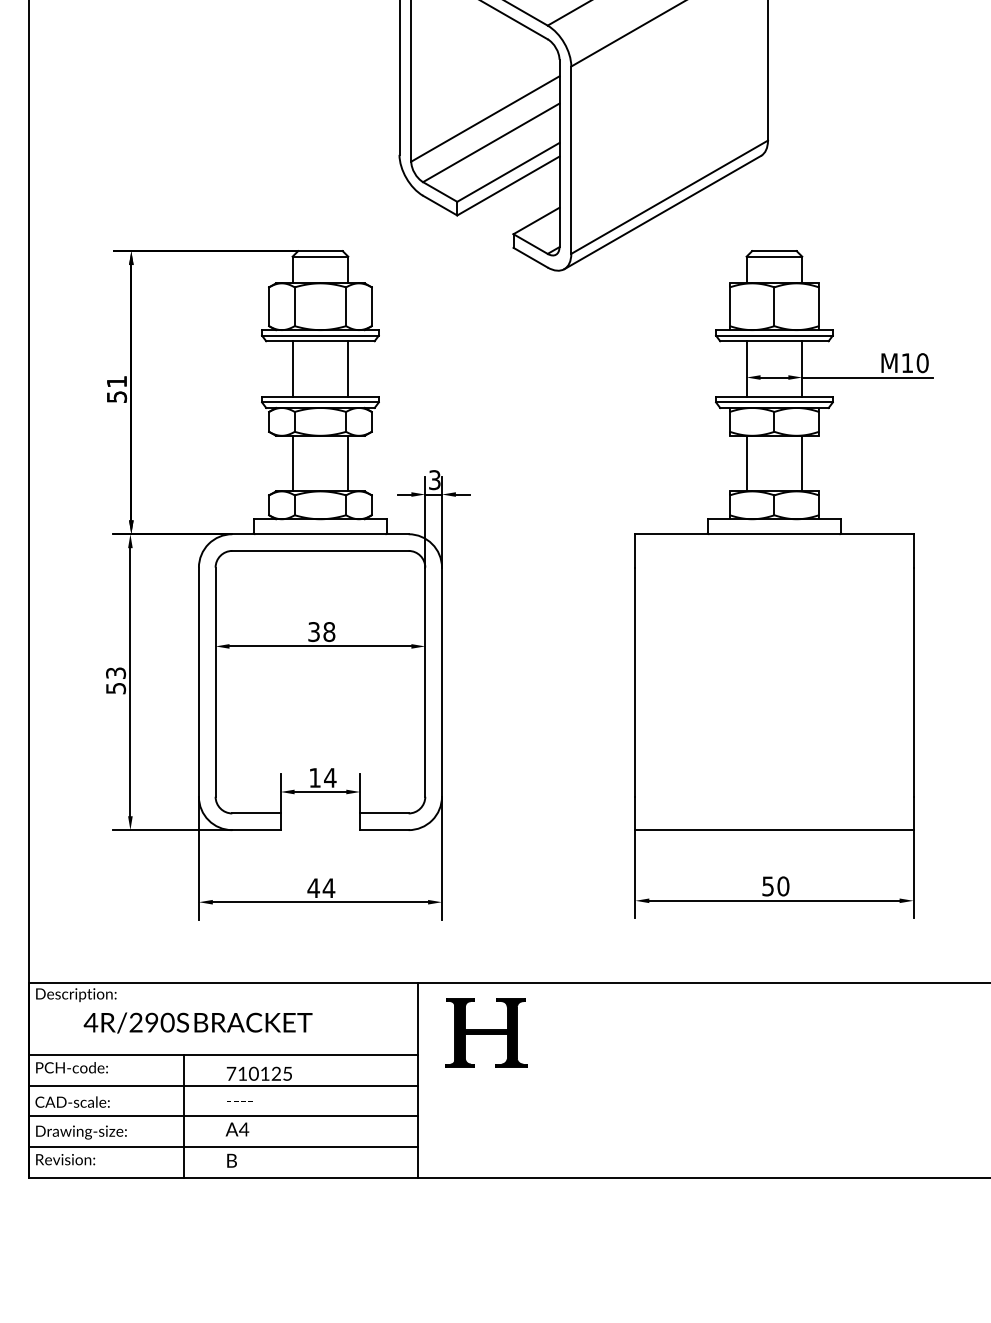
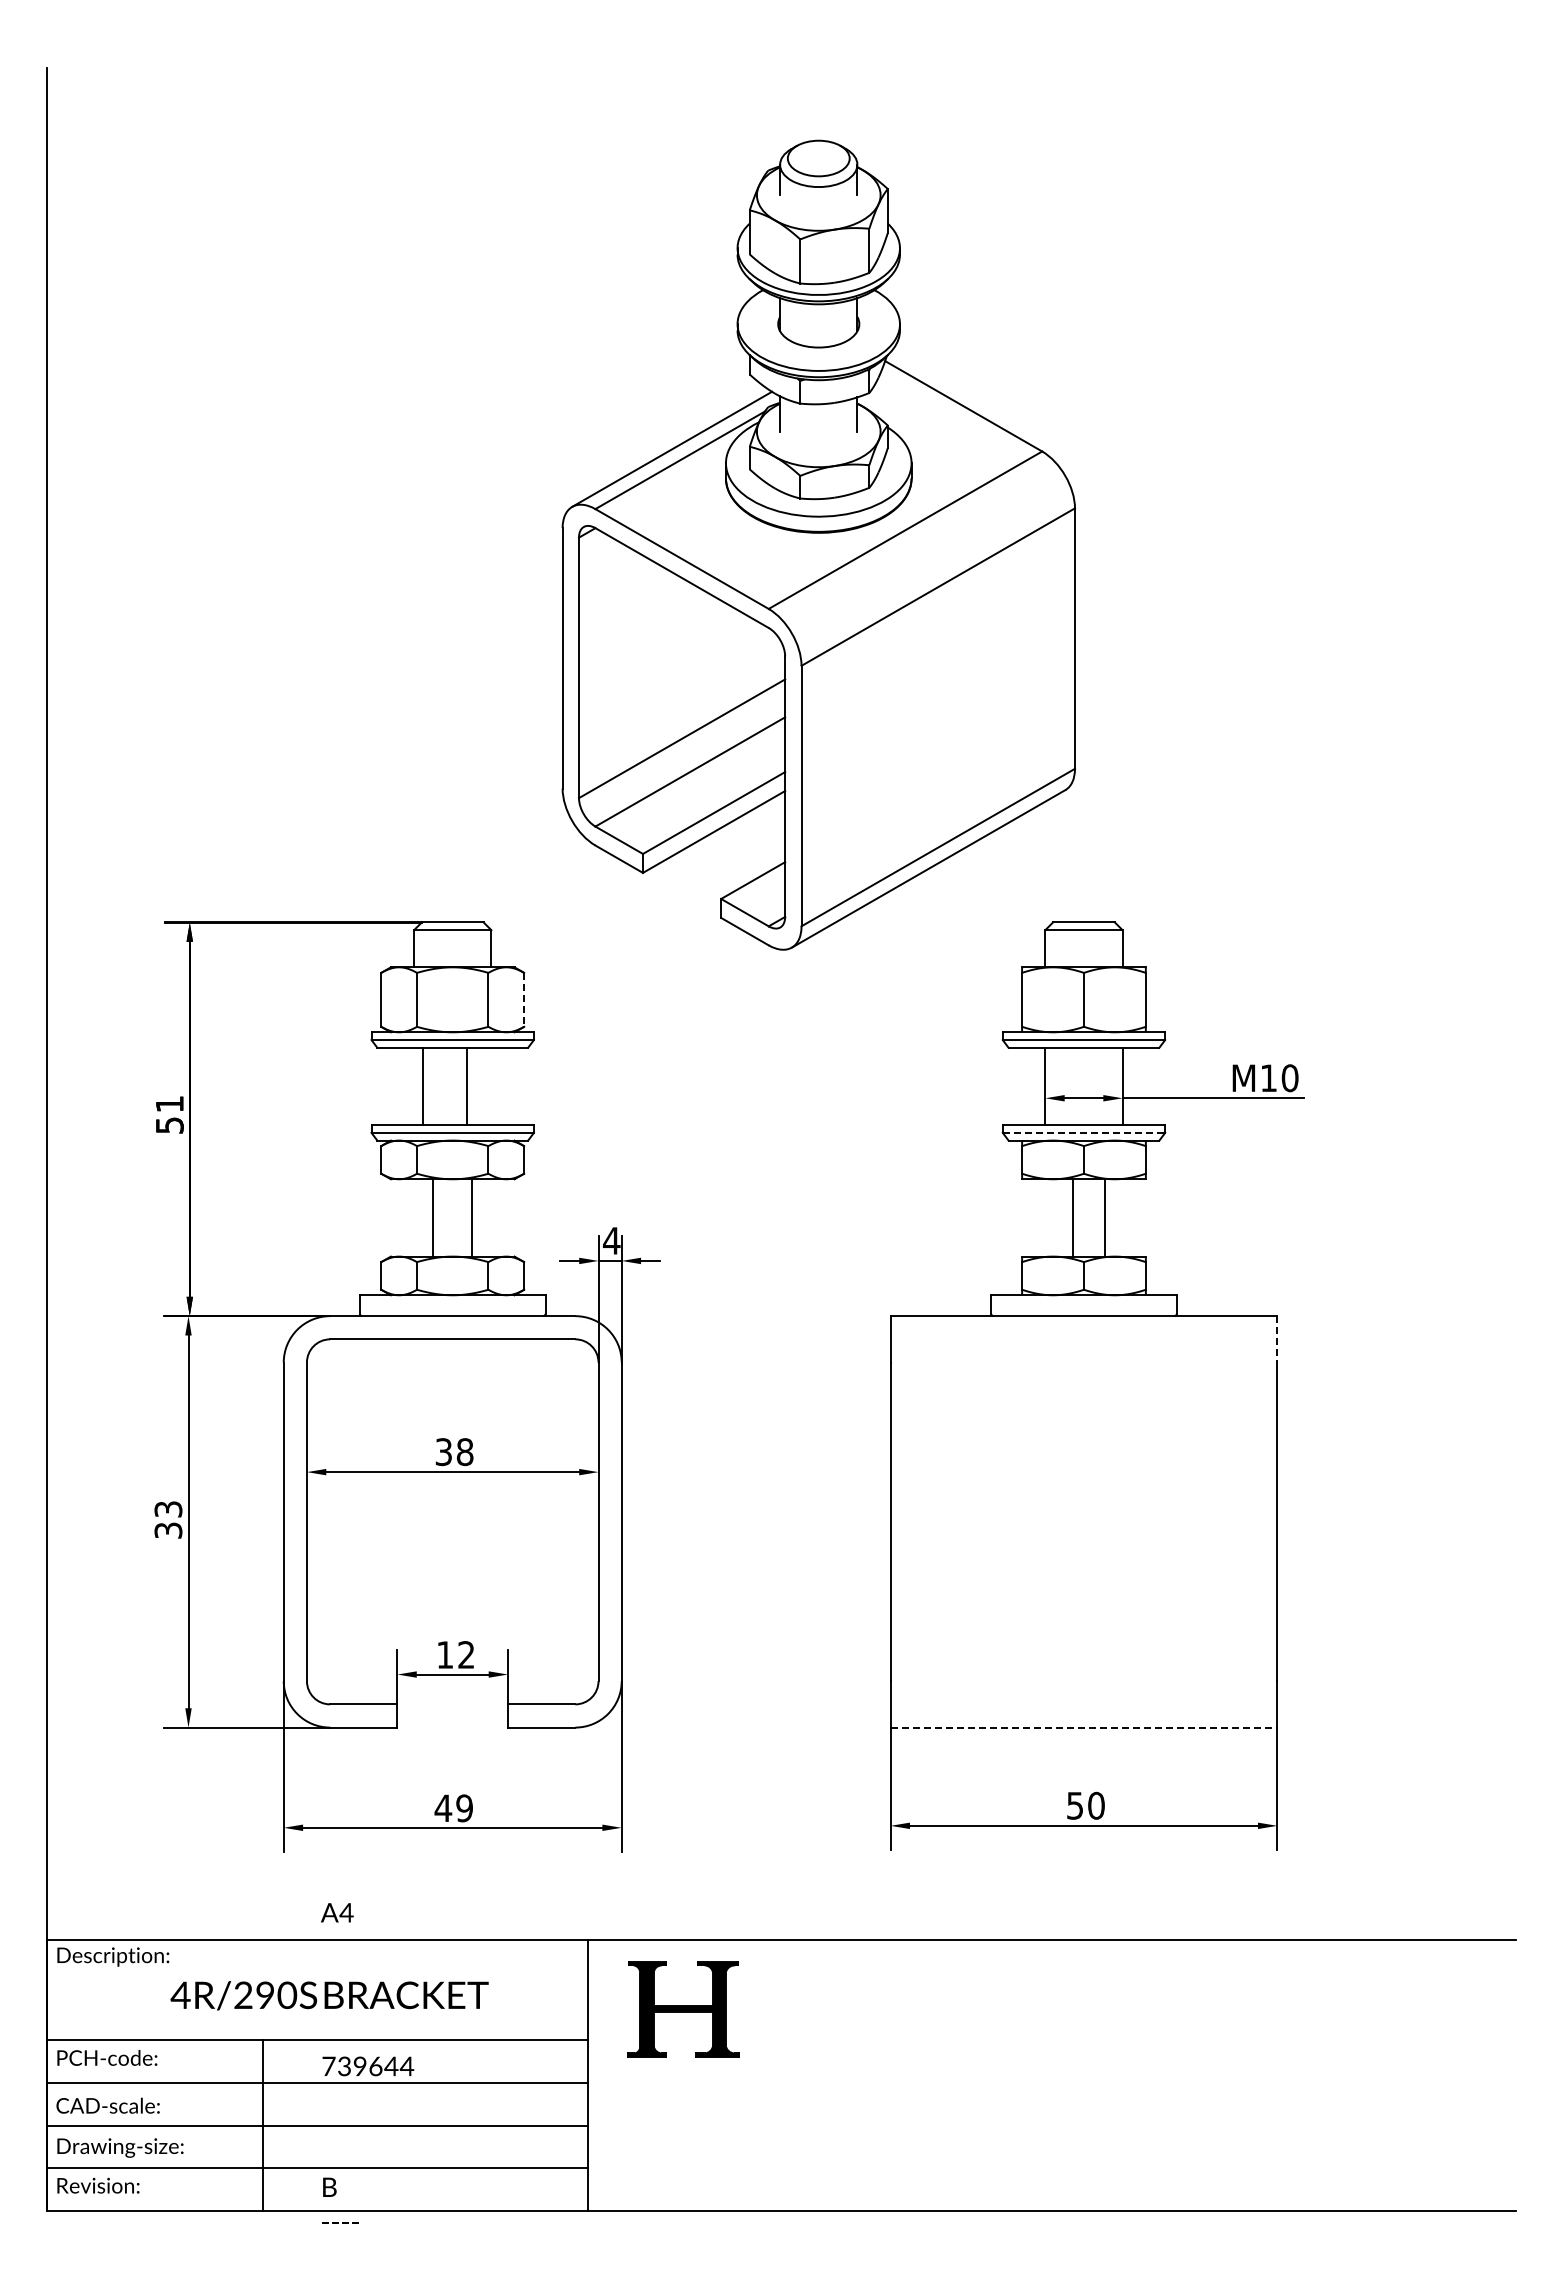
line: (372, 306) -> (524, 999), solid -> dashed
line: (292, 369) -> (467, 1086), moved
line: (348, 369) -> (423, 1086), moved
line: (774, 402) -> (1084, 1132), solid -> dashed
line: (292, 463) -> (472, 1217), moved
line: (348, 463) -> (433, 1217), moved
line: (746, 463) -> (1105, 1217), moved
line: (802, 463) -> (1072, 1217), moved
text: (434, 479) -> (611, 1240), 3 -> 4
line: (913, 551) -> (1277, 1339), solid -> dashed
text: (115, 688) -> (167, 1530), 53 -> 33
text: (330, 777) -> (466, 1654), 14 -> 12
line: (774, 830) -> (1084, 1727), solid -> dashed
text: (328, 888) -> (464, 1808), 44 -> 49
text: (198, 1022) -> (329, 1995), moved
text: (265, 1073) -> (376, 2066), 710125 -> 739644
text: (239, 1101) -> (340, 2222), moved
text: (237, 1129) -> (337, 1912), moved

